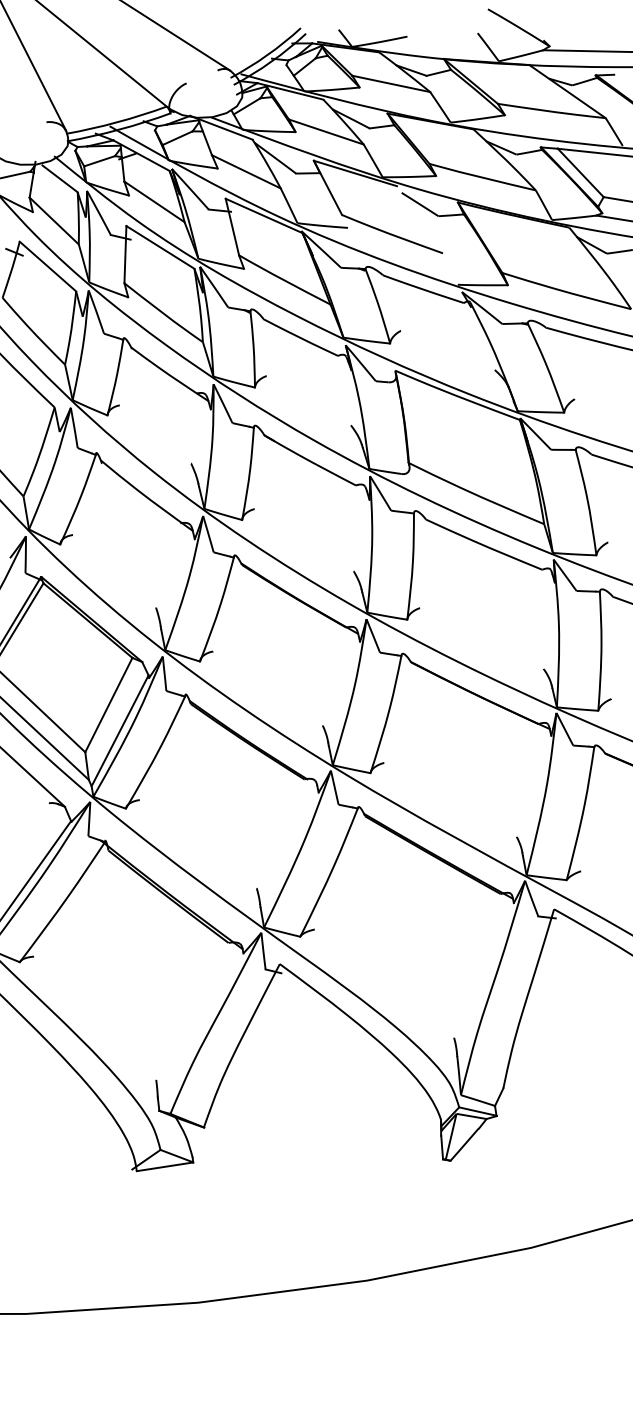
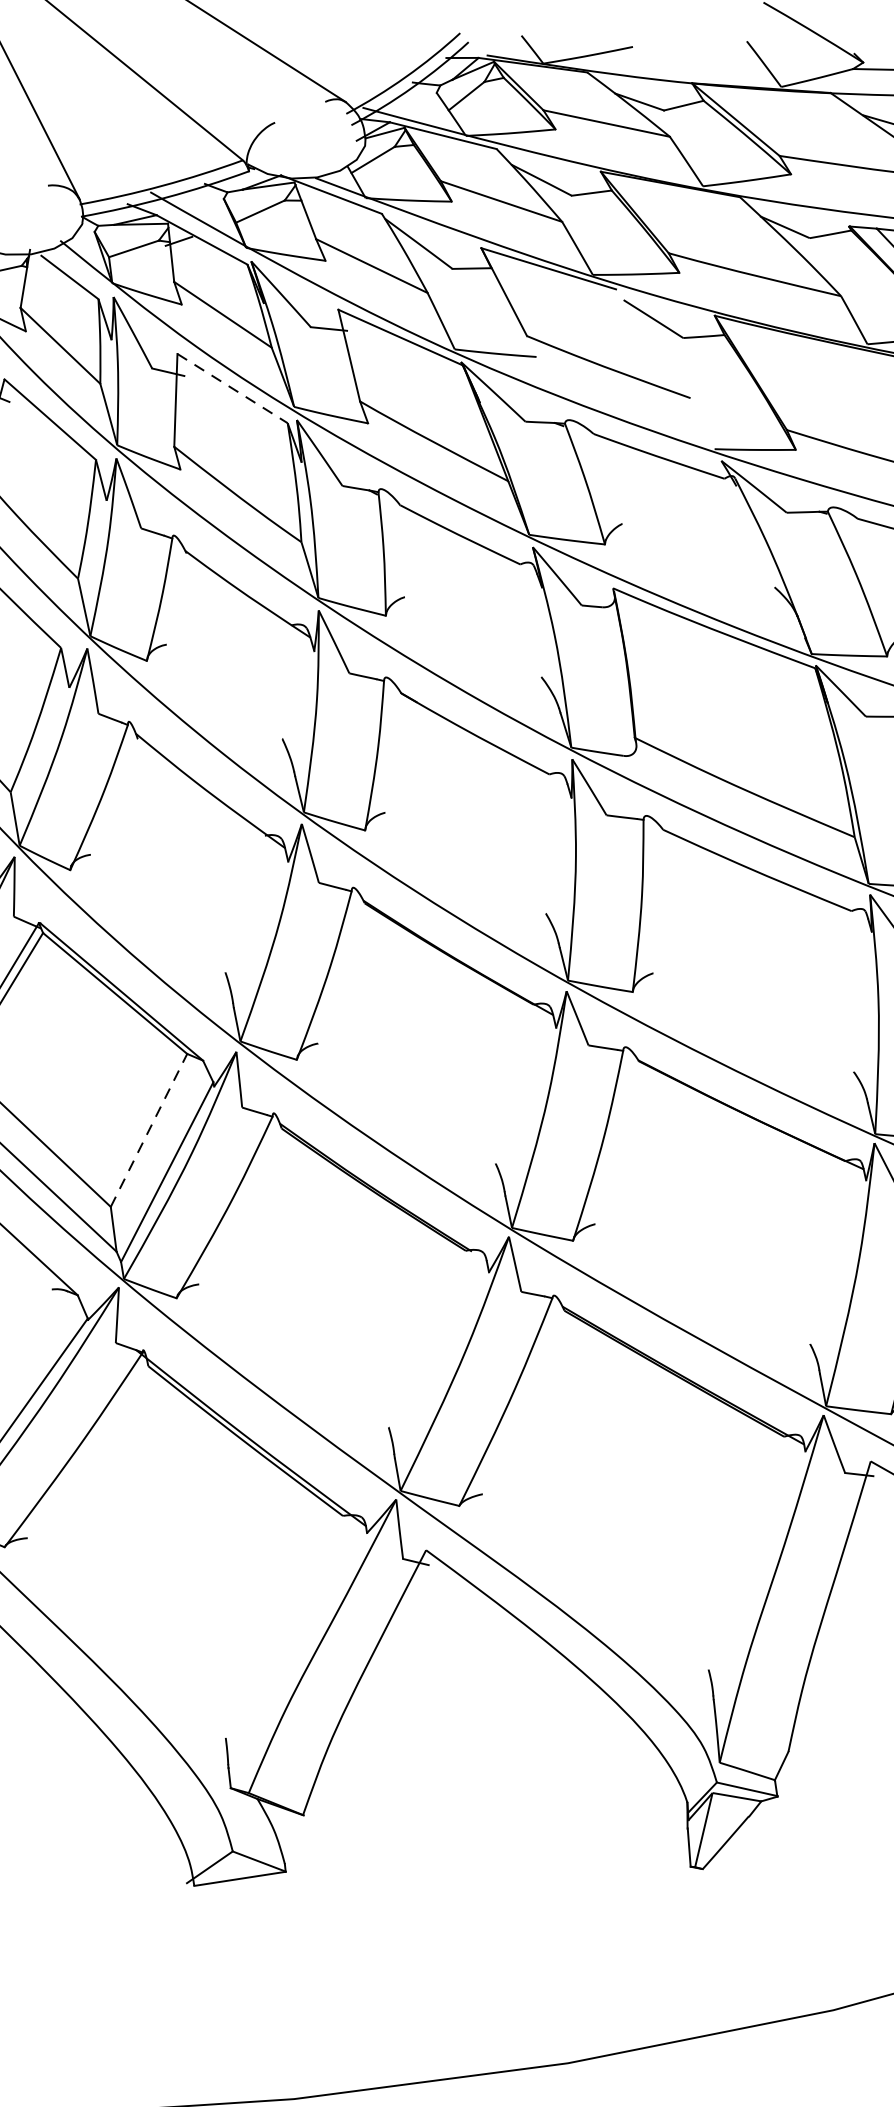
line: (160, 247) -> (232, 388), solid -> dashed
line: (108, 705) -> (148, 1131), solid -> dashed

